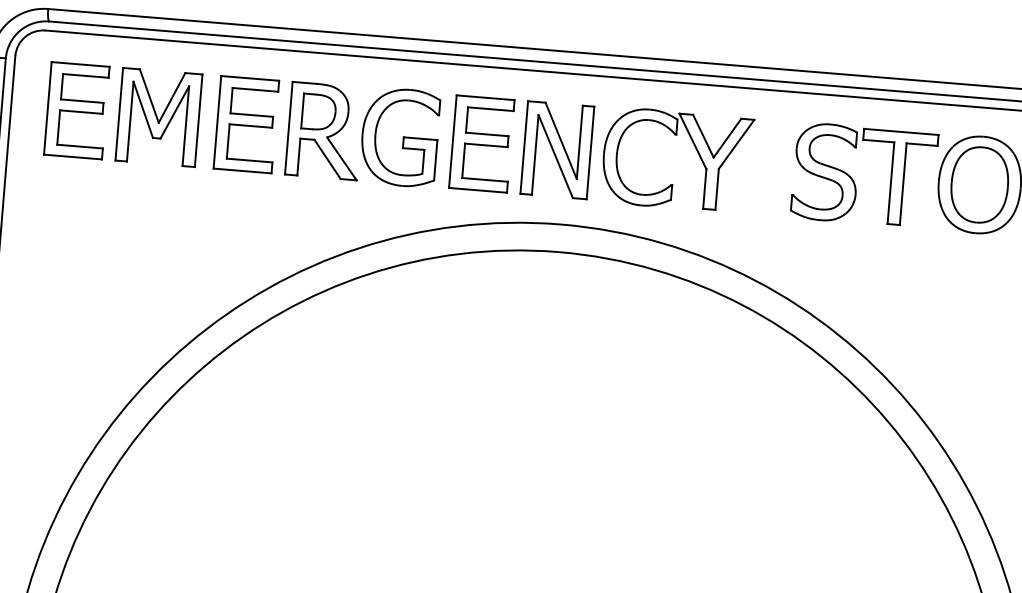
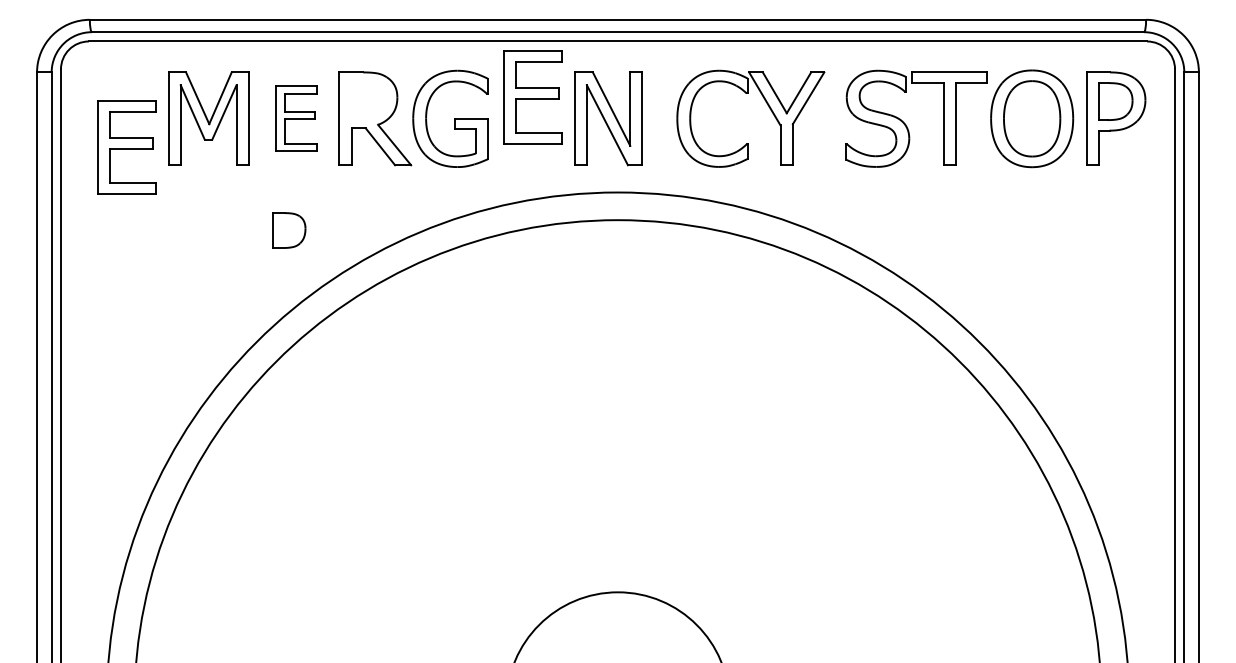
part: (76, 110) -> (126, 147), moved
part: (319, 112) -> (289, 230), moved
part: (246, 124) -> (296, 118), size x0.7
part: (481, 143) -> (532, 97), moved
part: (695, 150) -> (768, 107), moved

